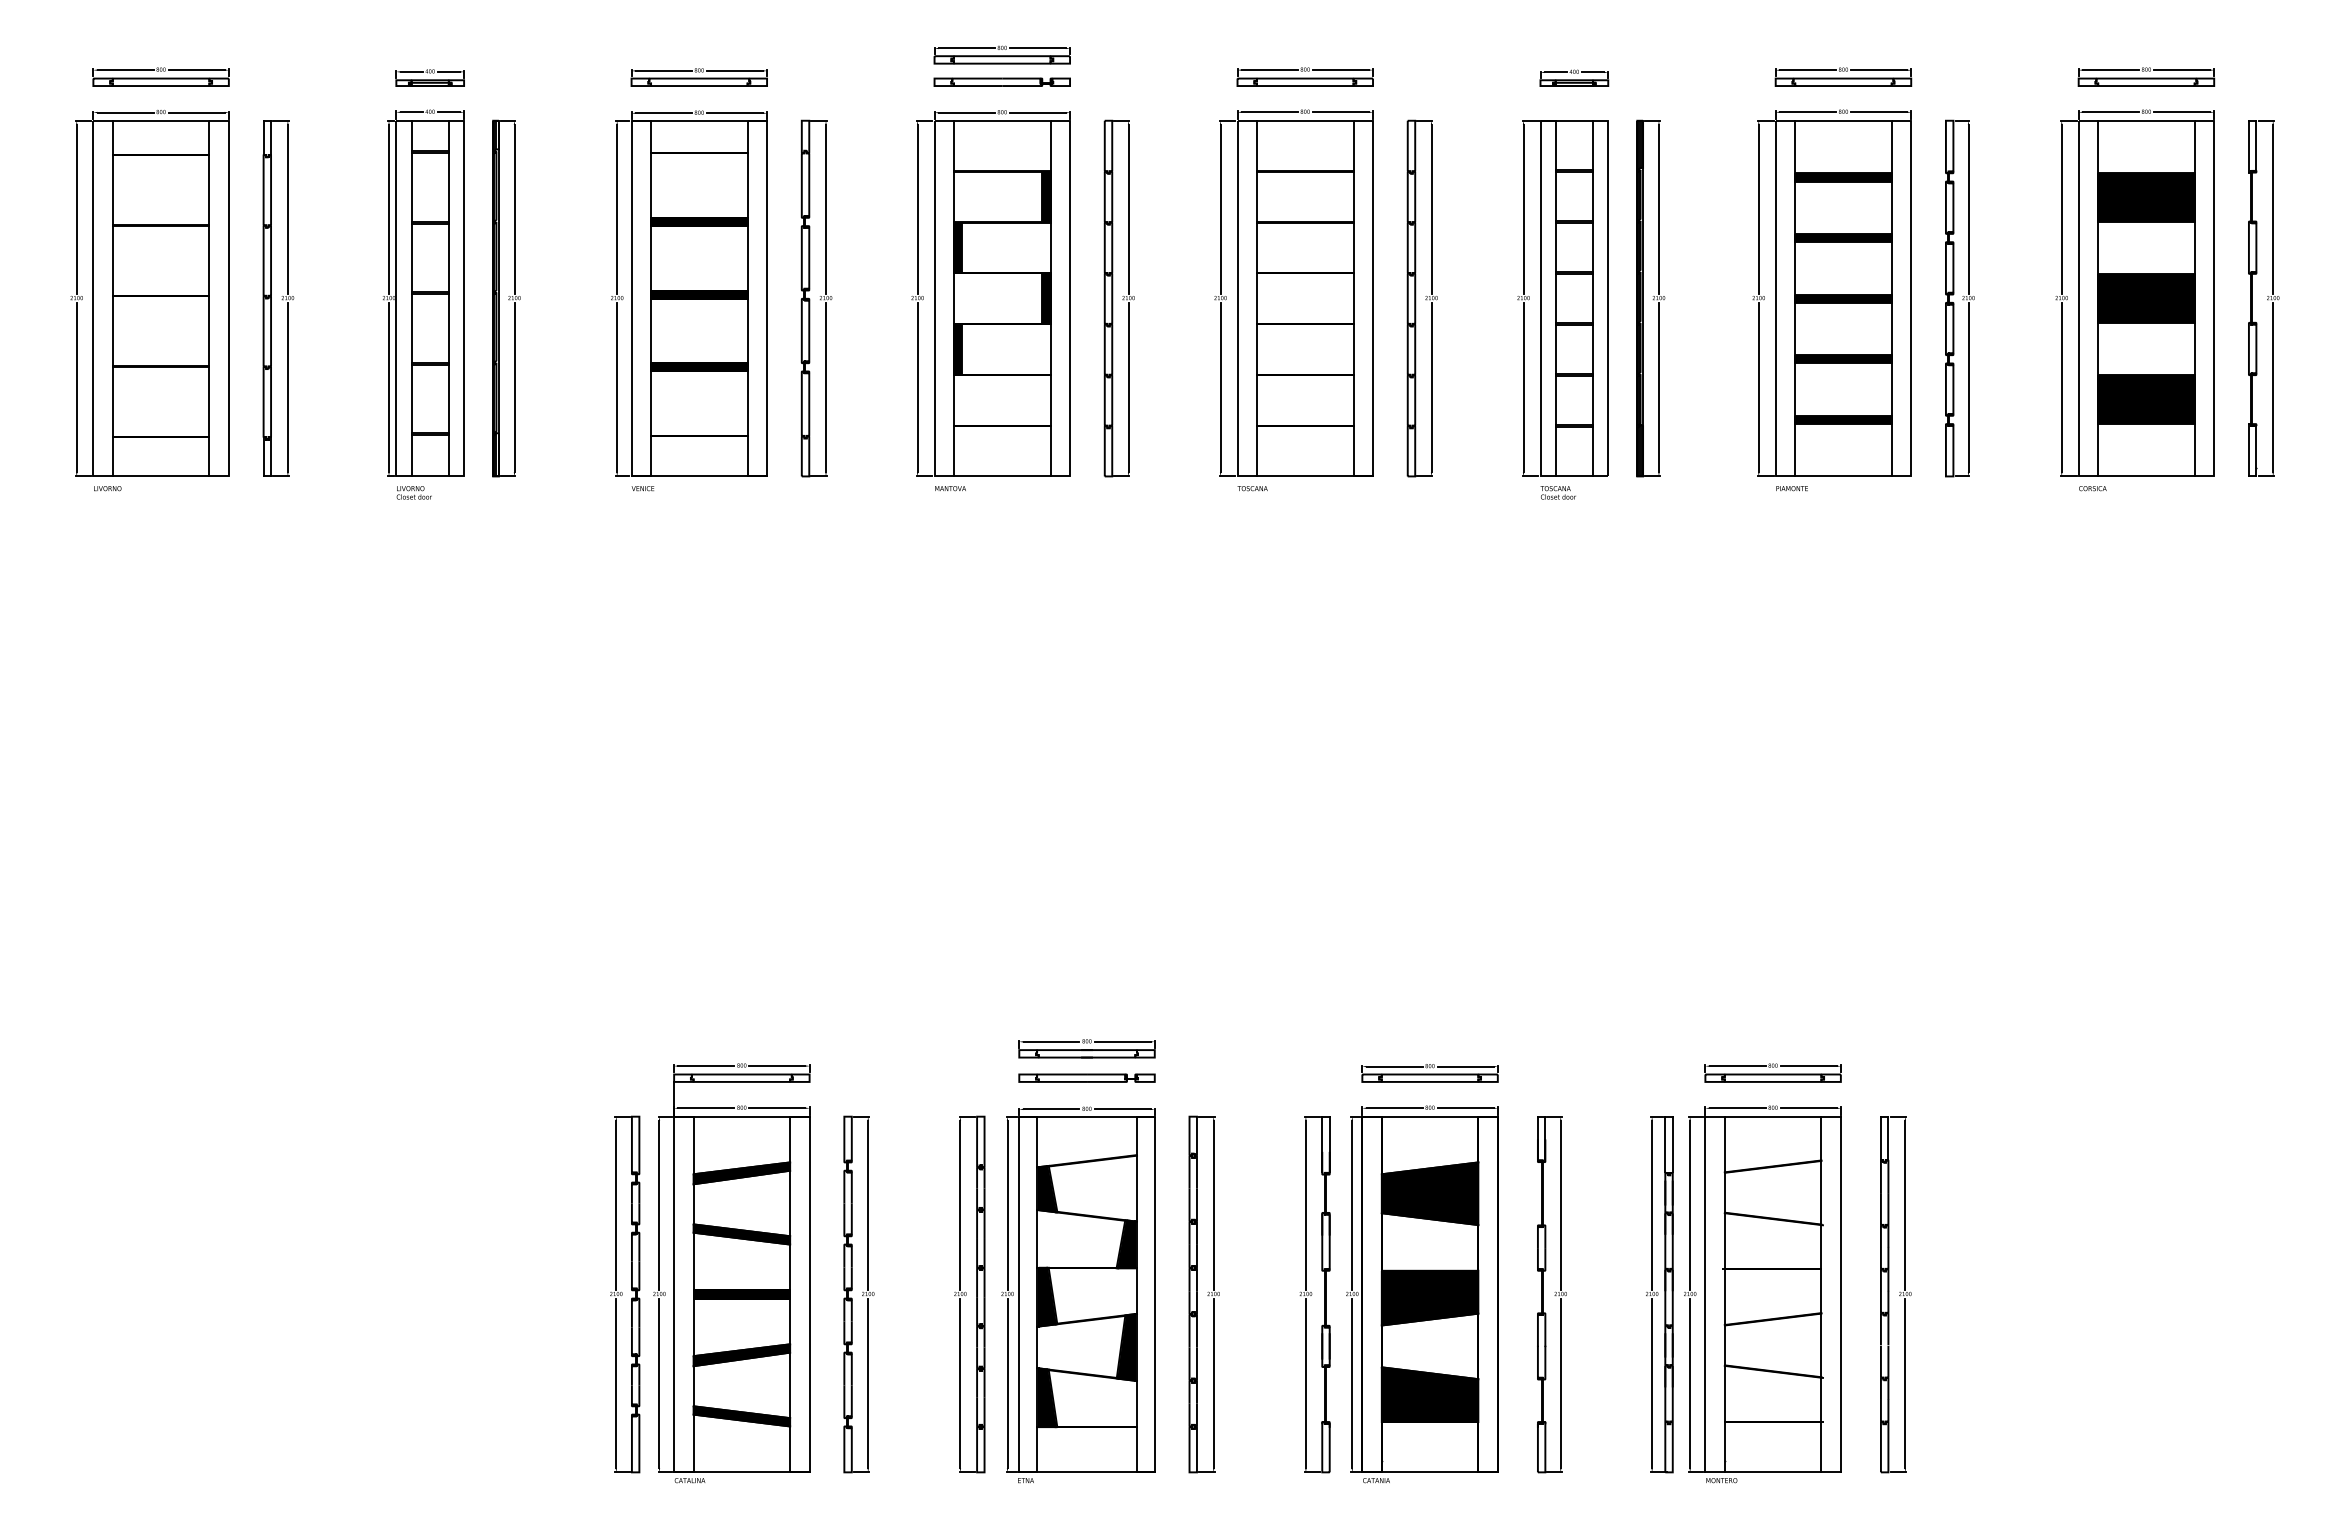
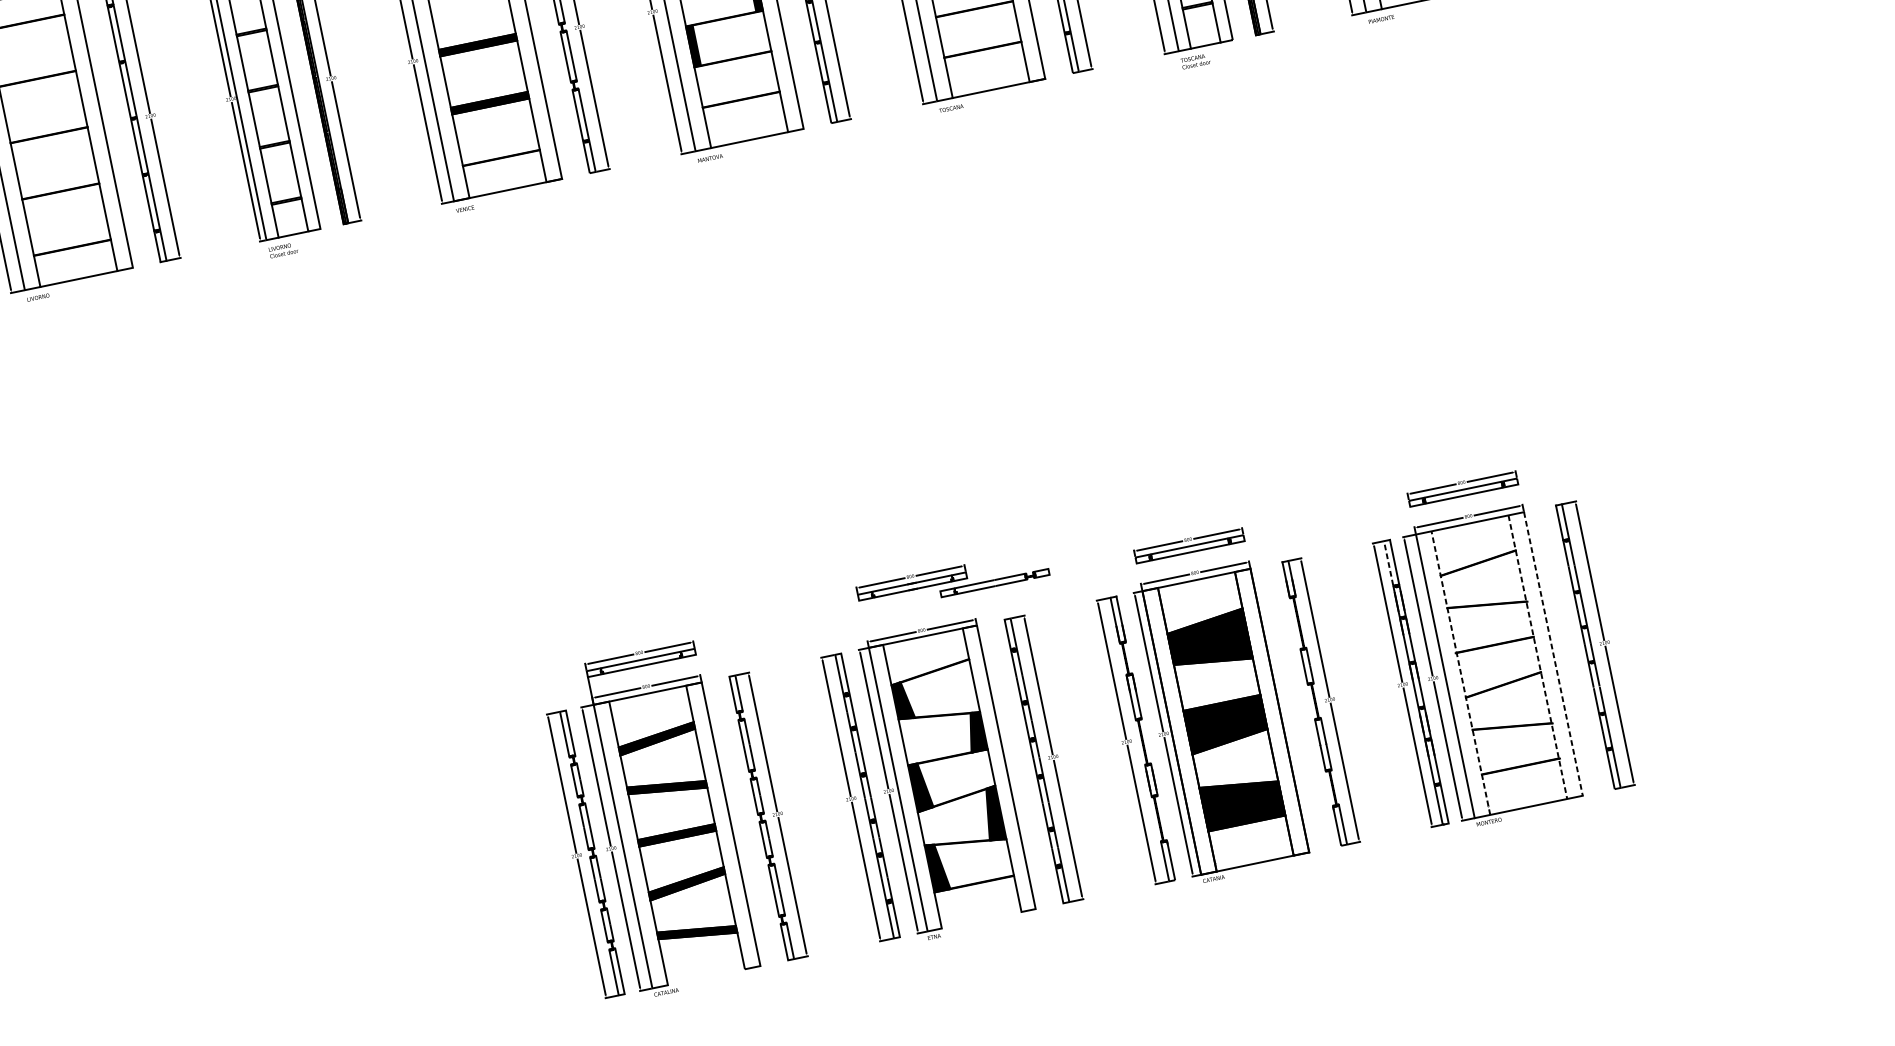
part: (1086, 1077) -> (994, 582), moved
line: (1665, 1144) -> (1388, 563), solid -> dashed
line: (1724, 1294) -> (1460, 673), solid -> dashed
line: (1821, 1294) -> (1537, 657), solid -> dashed
line: (1840, 1294) -> (1553, 654), solid -> dashed
line: (741, 1472) -> (706, 977), removed
line: (1086, 1472) -> (981, 920), removed

